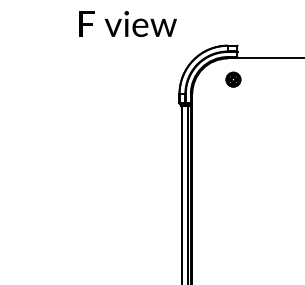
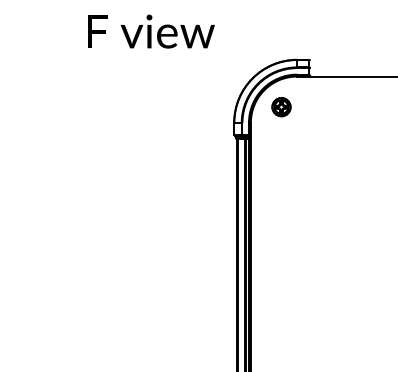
text: (128, 23) -> (151, 31), moved
part: (233, 79) -> (281, 107), moved

